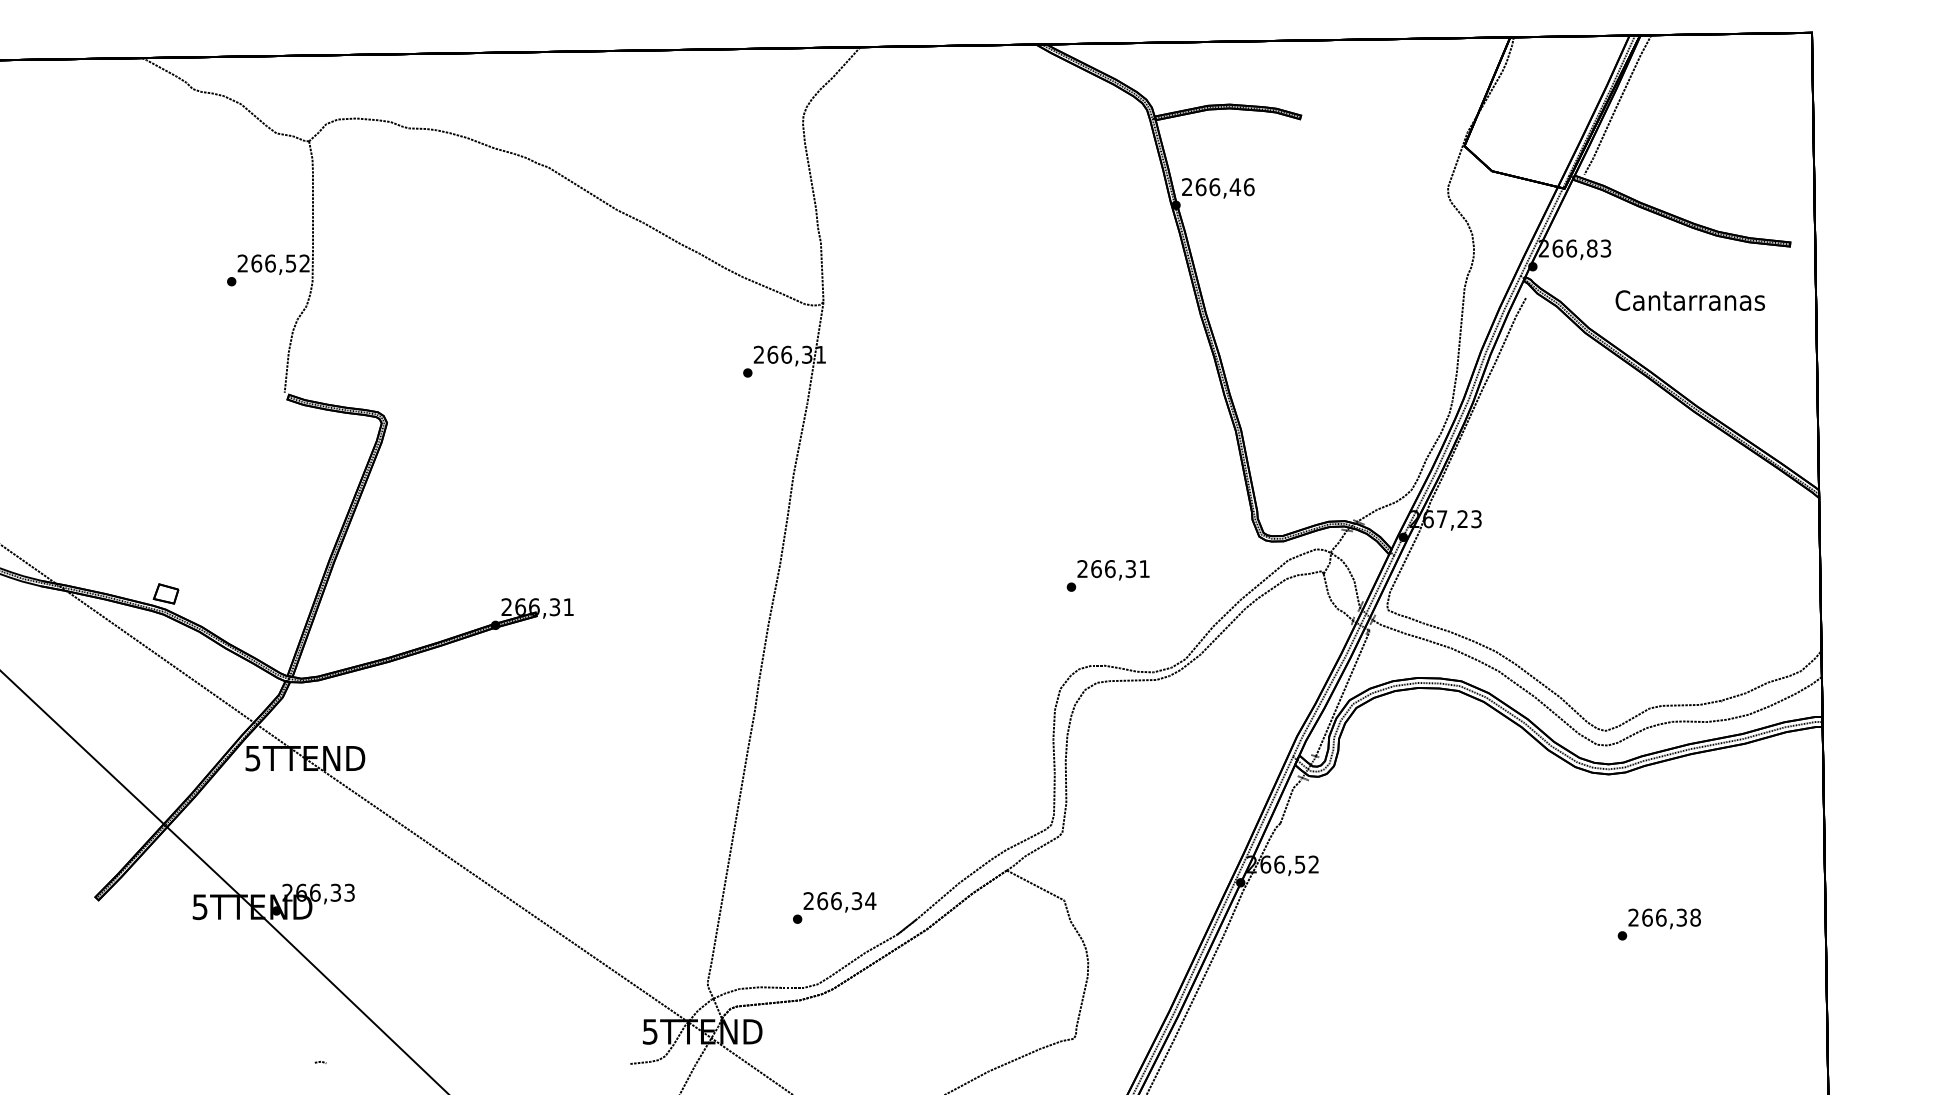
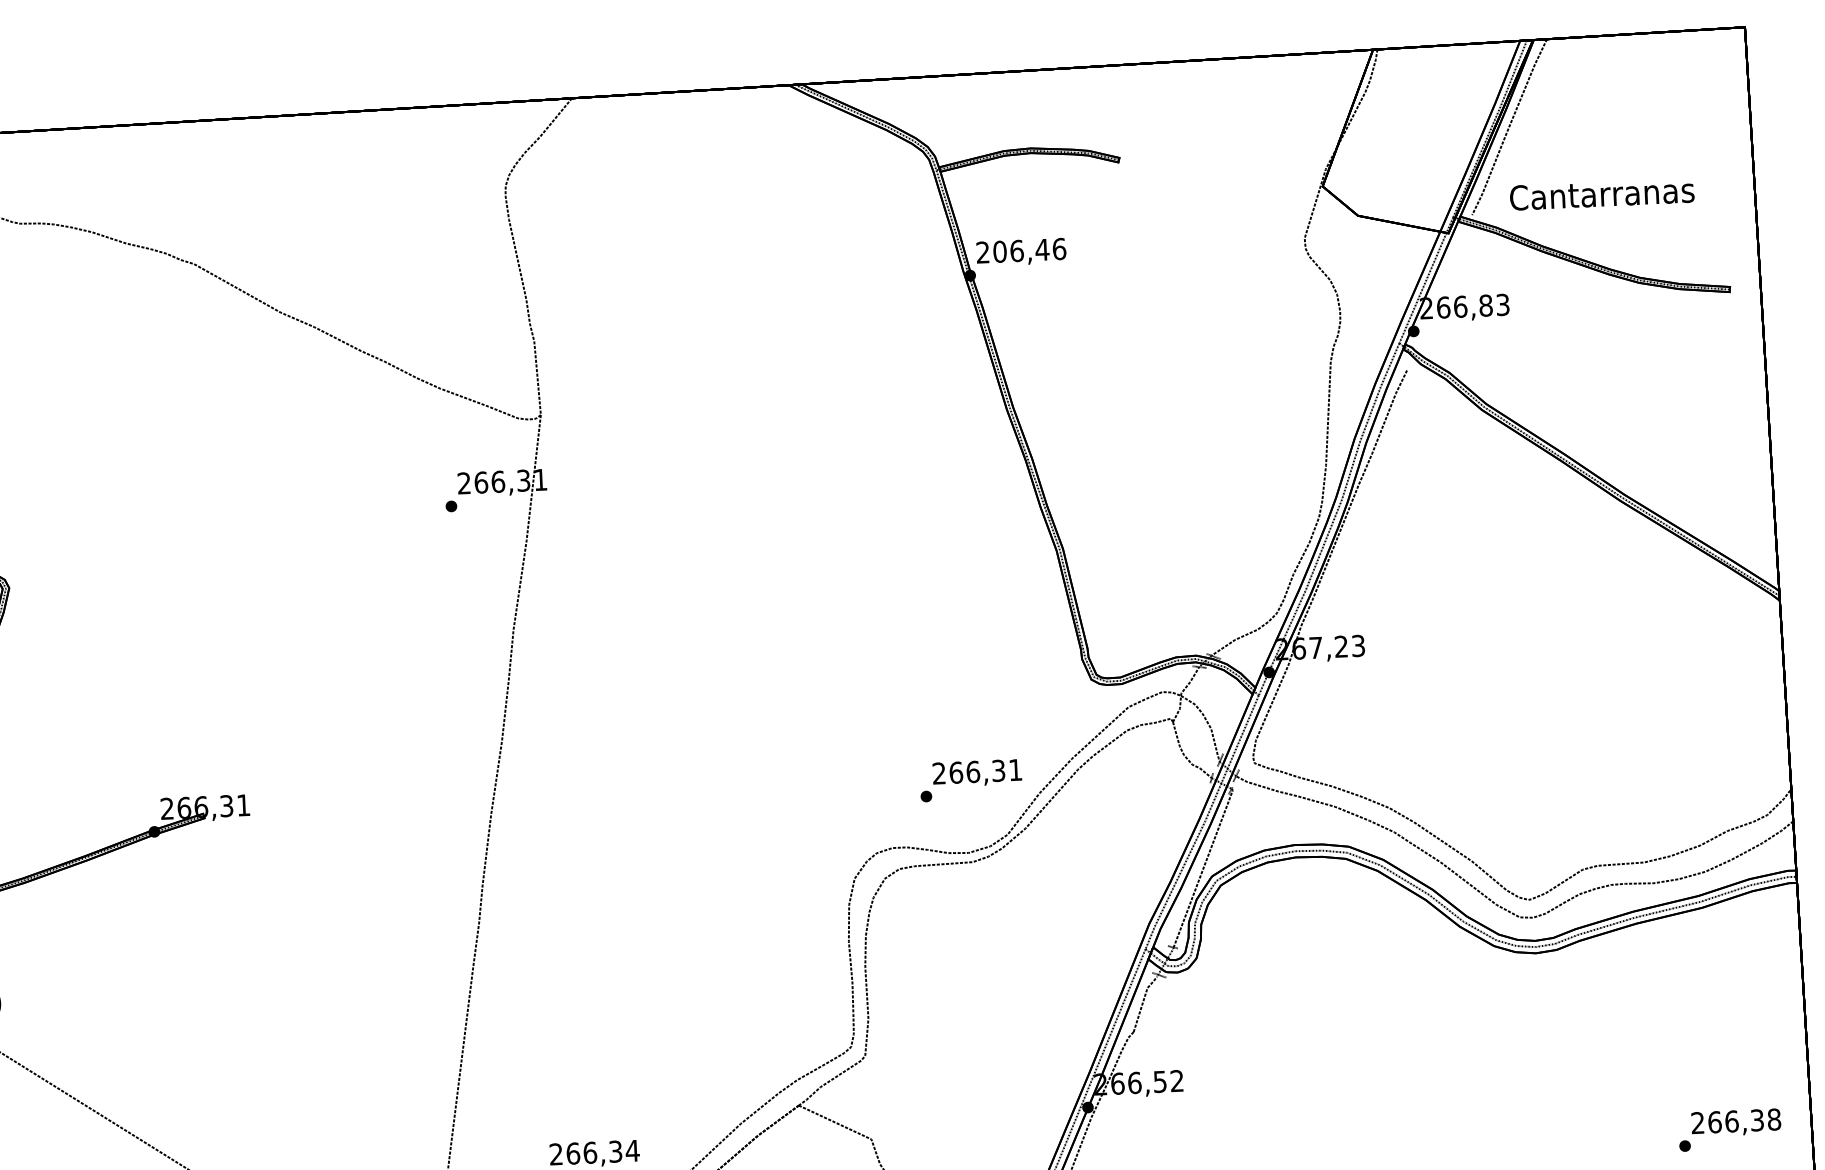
text: (1200, 186) -> (999, 251), 266,46 -> 206,46
text: (1689, 300) -> (1601, 194), moved
text: (1107, 575) -> (970, 780), moved
text: (1658, 924) -> (1728, 1130), moved

